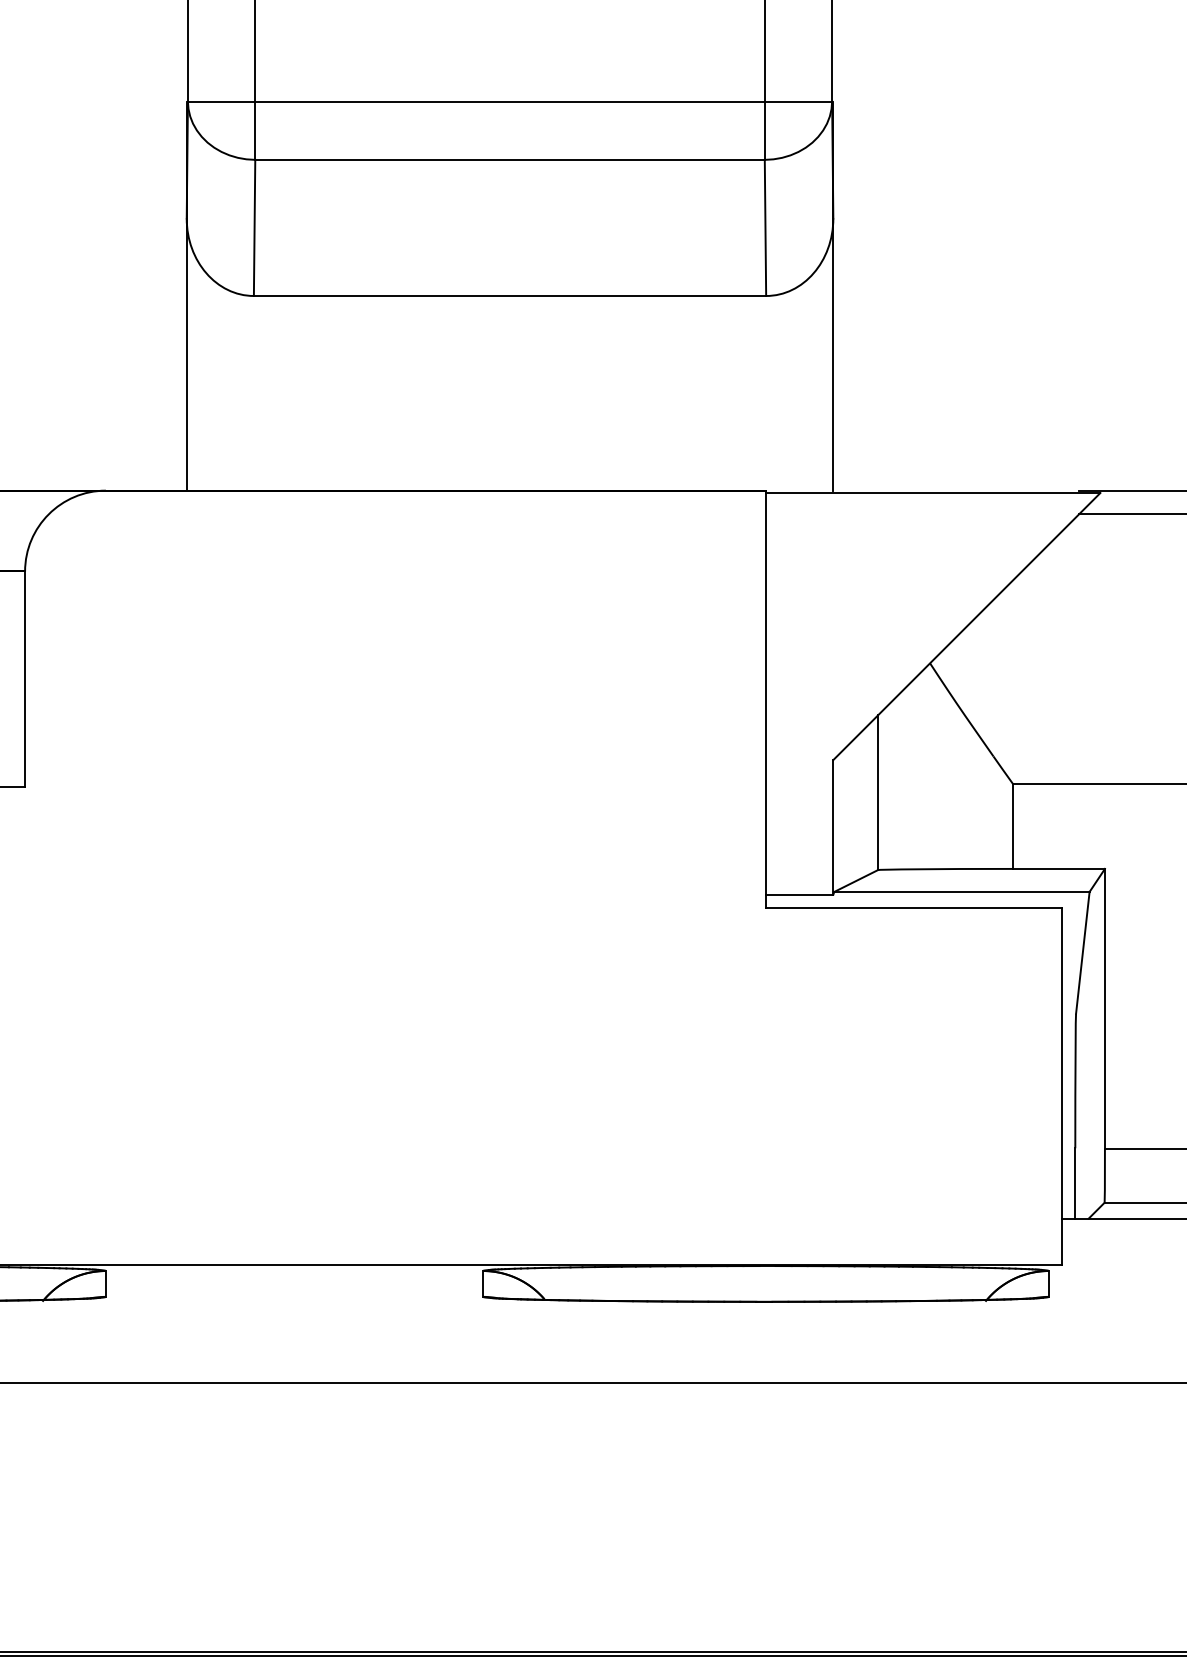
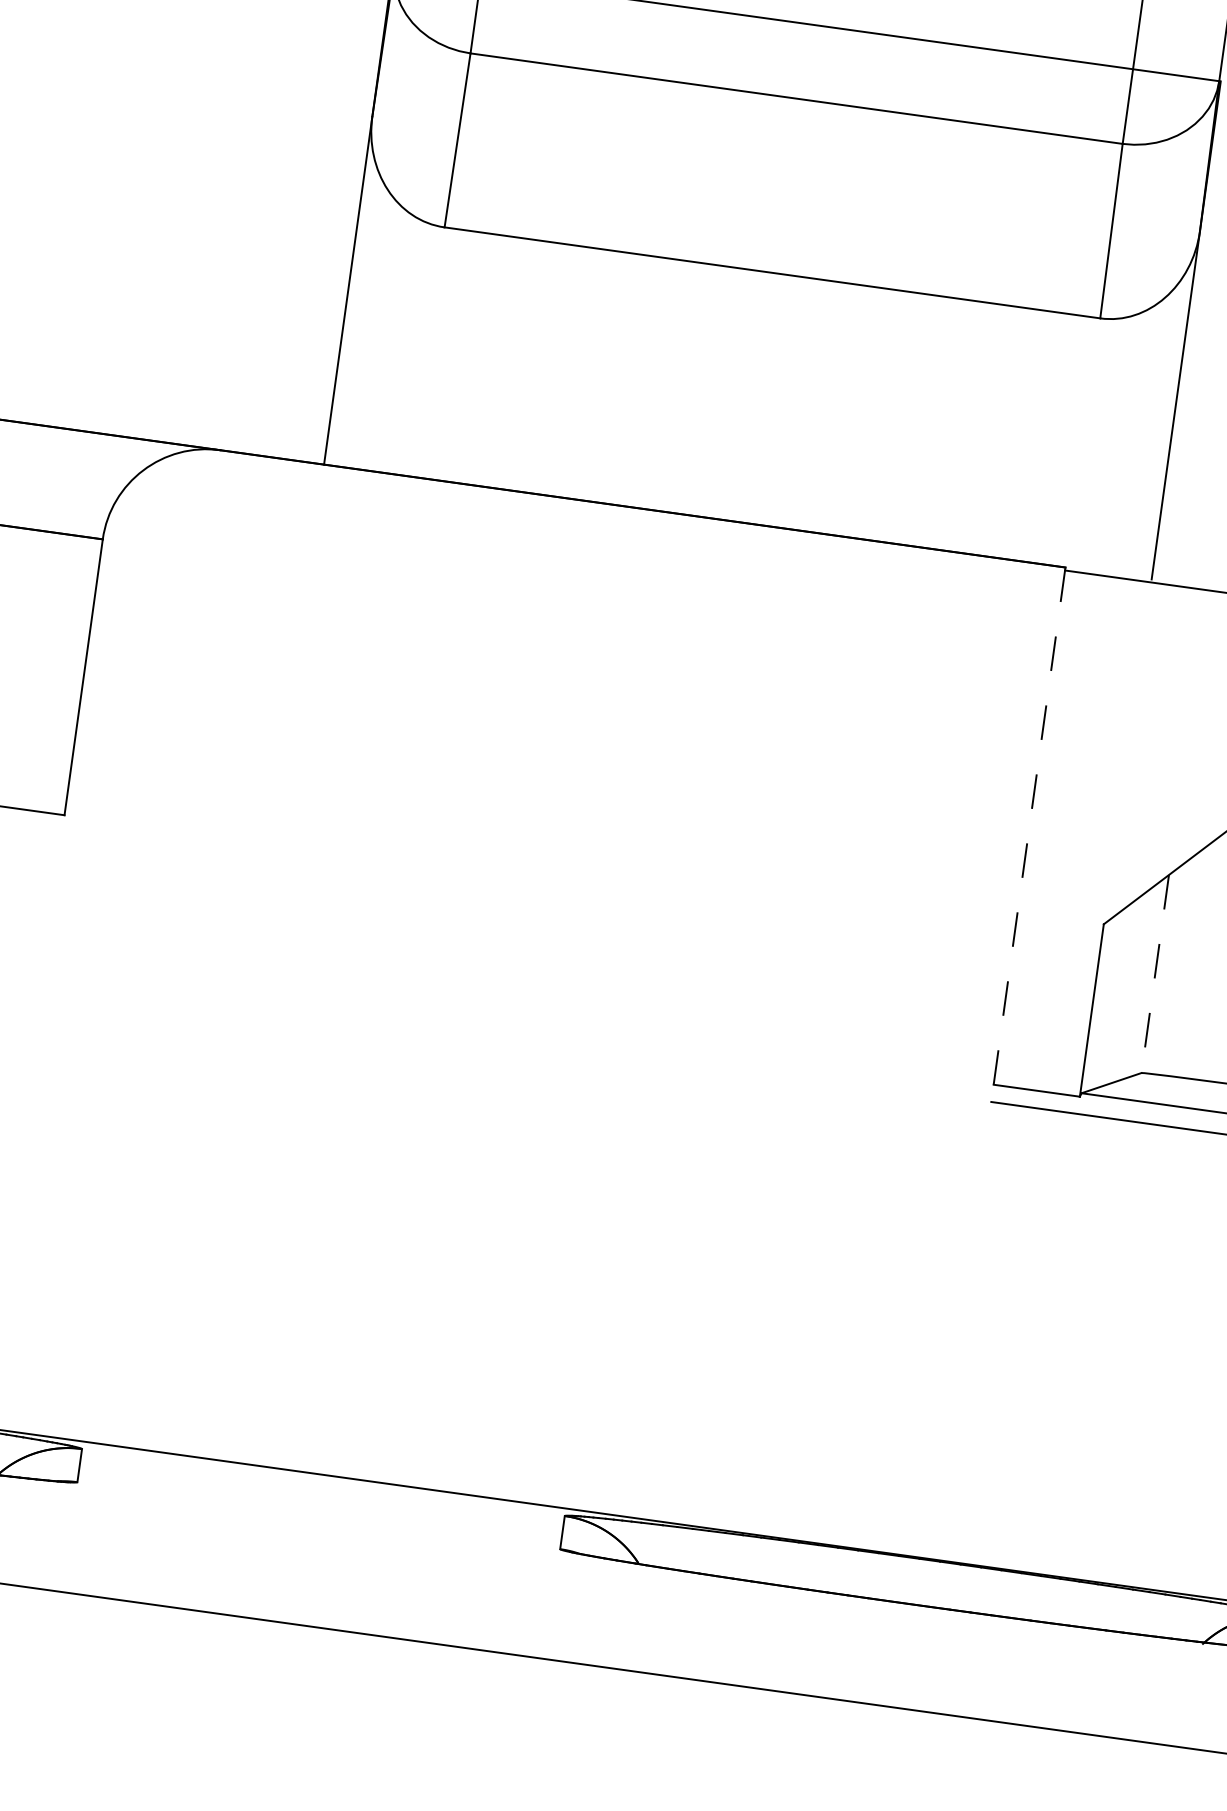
line: (765, 699) -> (1027, 834), solid -> dashed
line: (878, 793) -> (1155, 975), solid -> dashed

